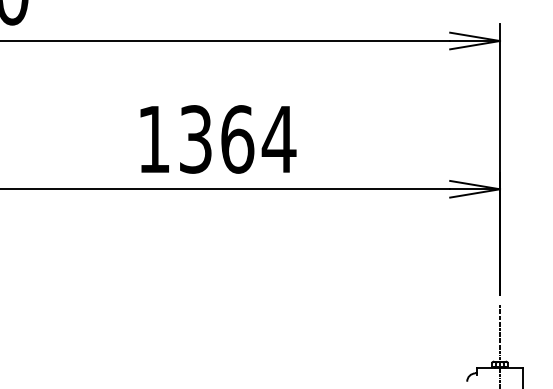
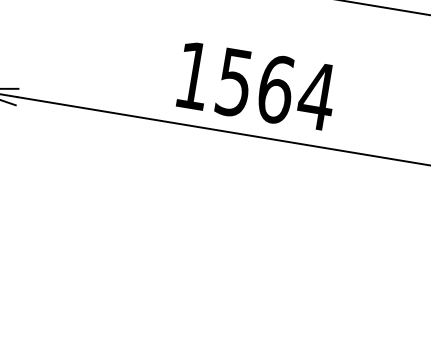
text: (195, 139) -> (234, 82), 1364 -> 1564

